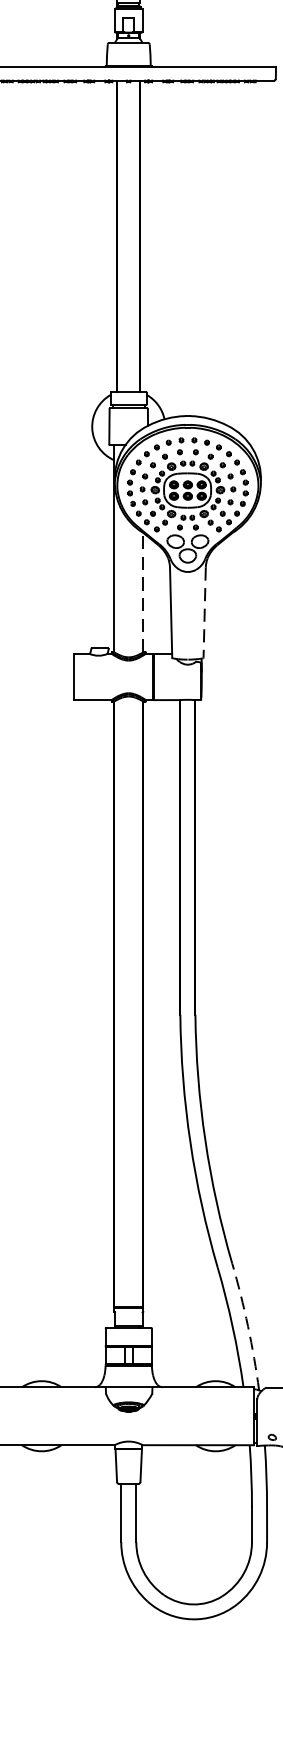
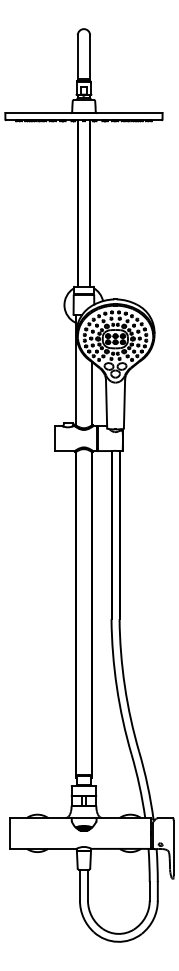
line: (142, 592) -> (91, 393), dashed -> solid
line: (204, 612) -> (124, 404), dashed -> solid
arc: (247, 1326) -> (147, 785), dashed -> solid

